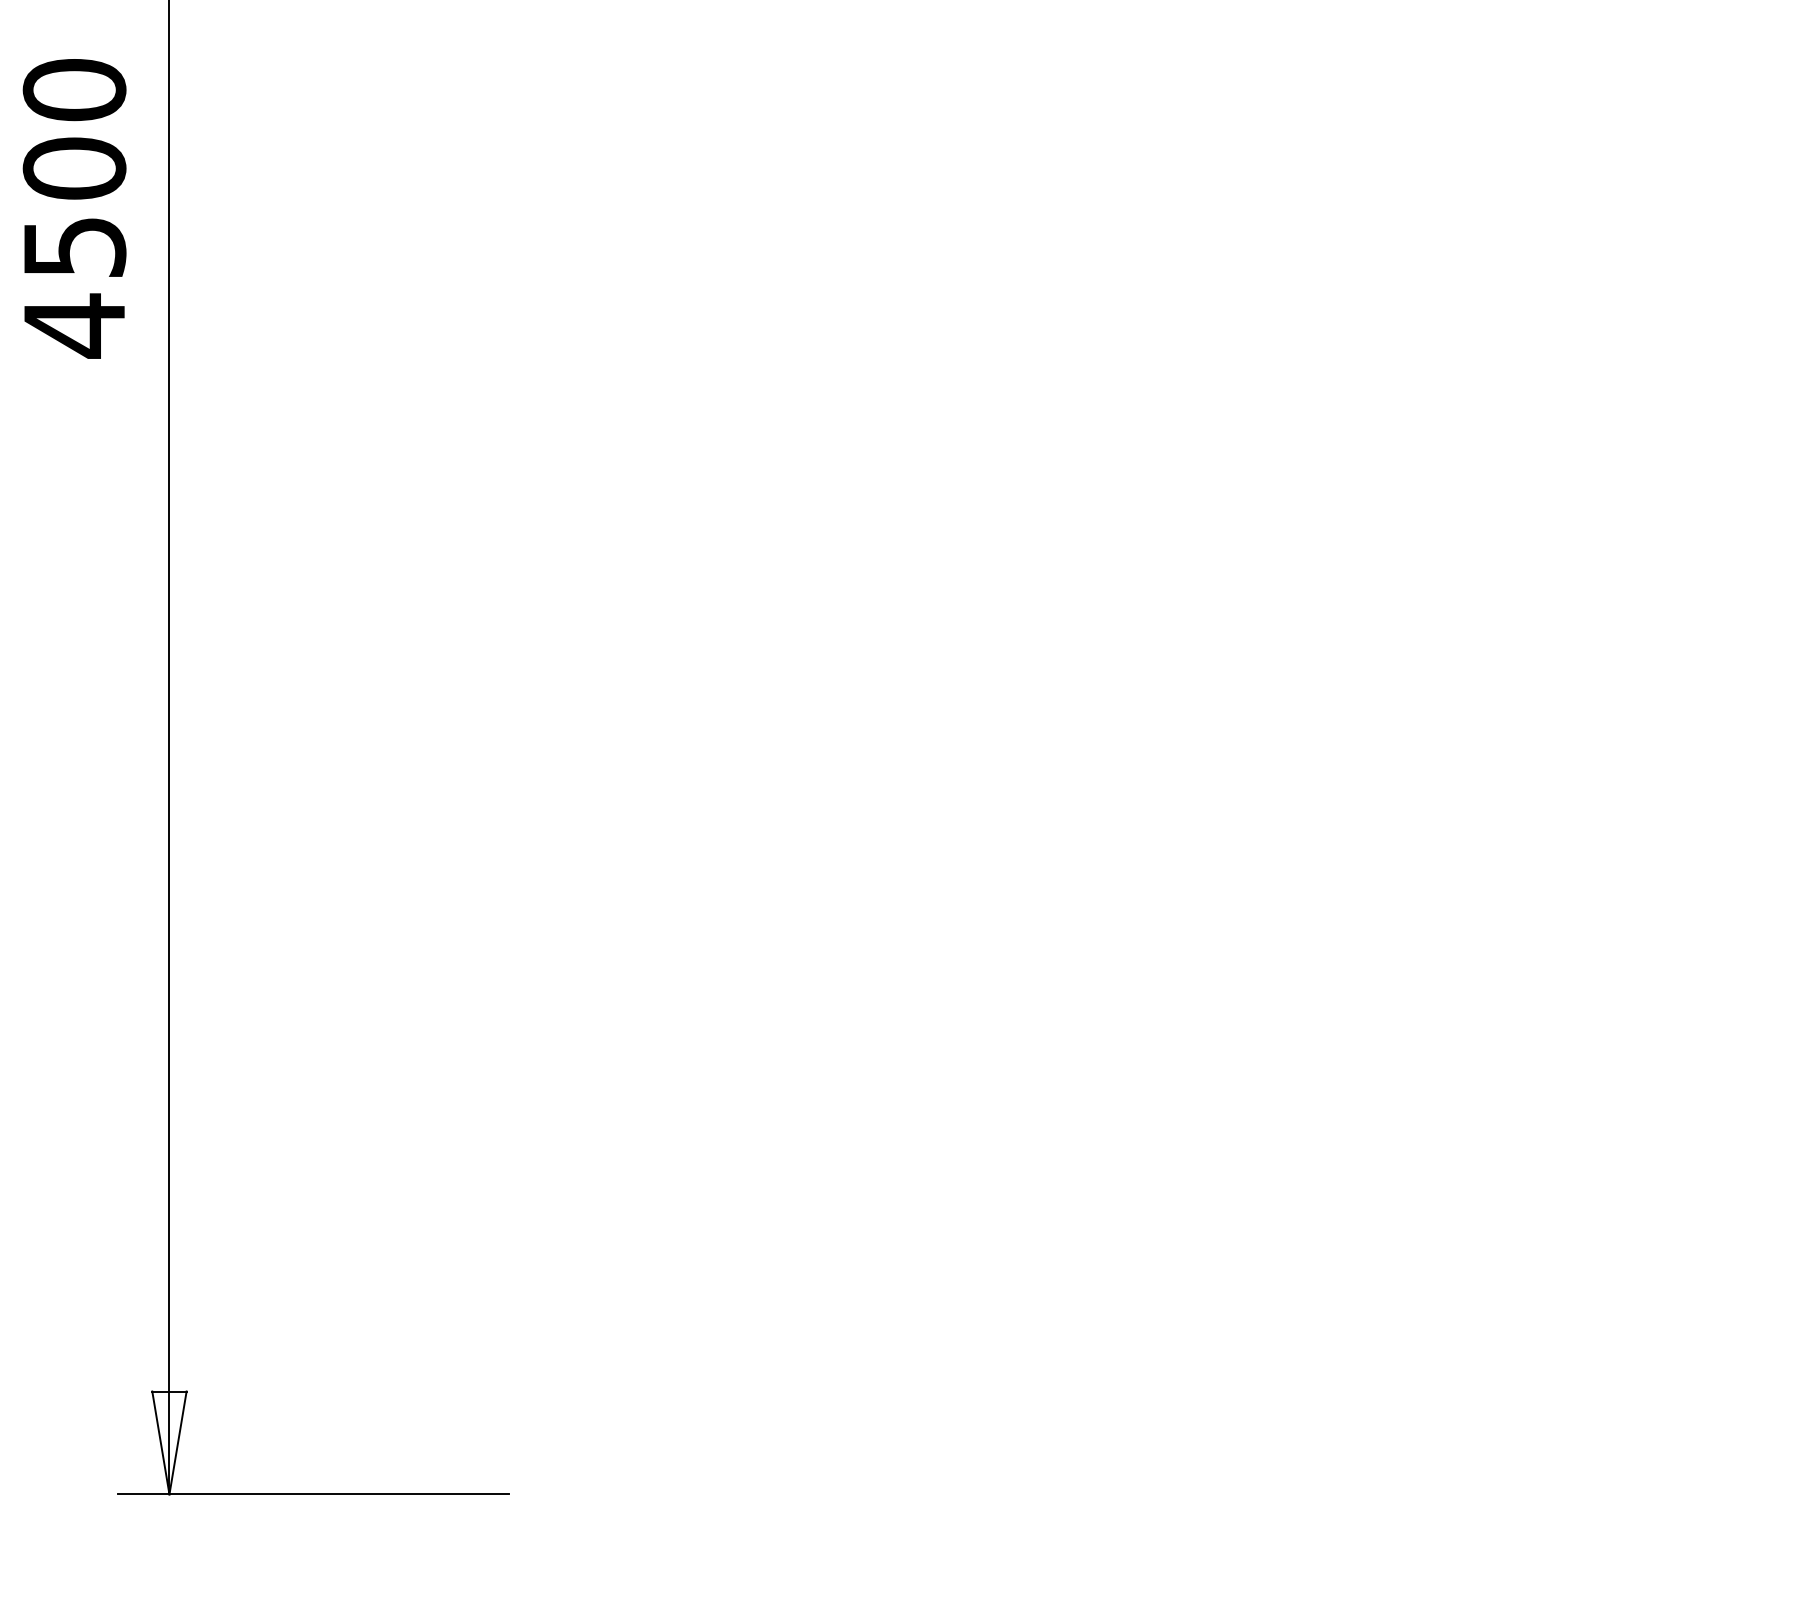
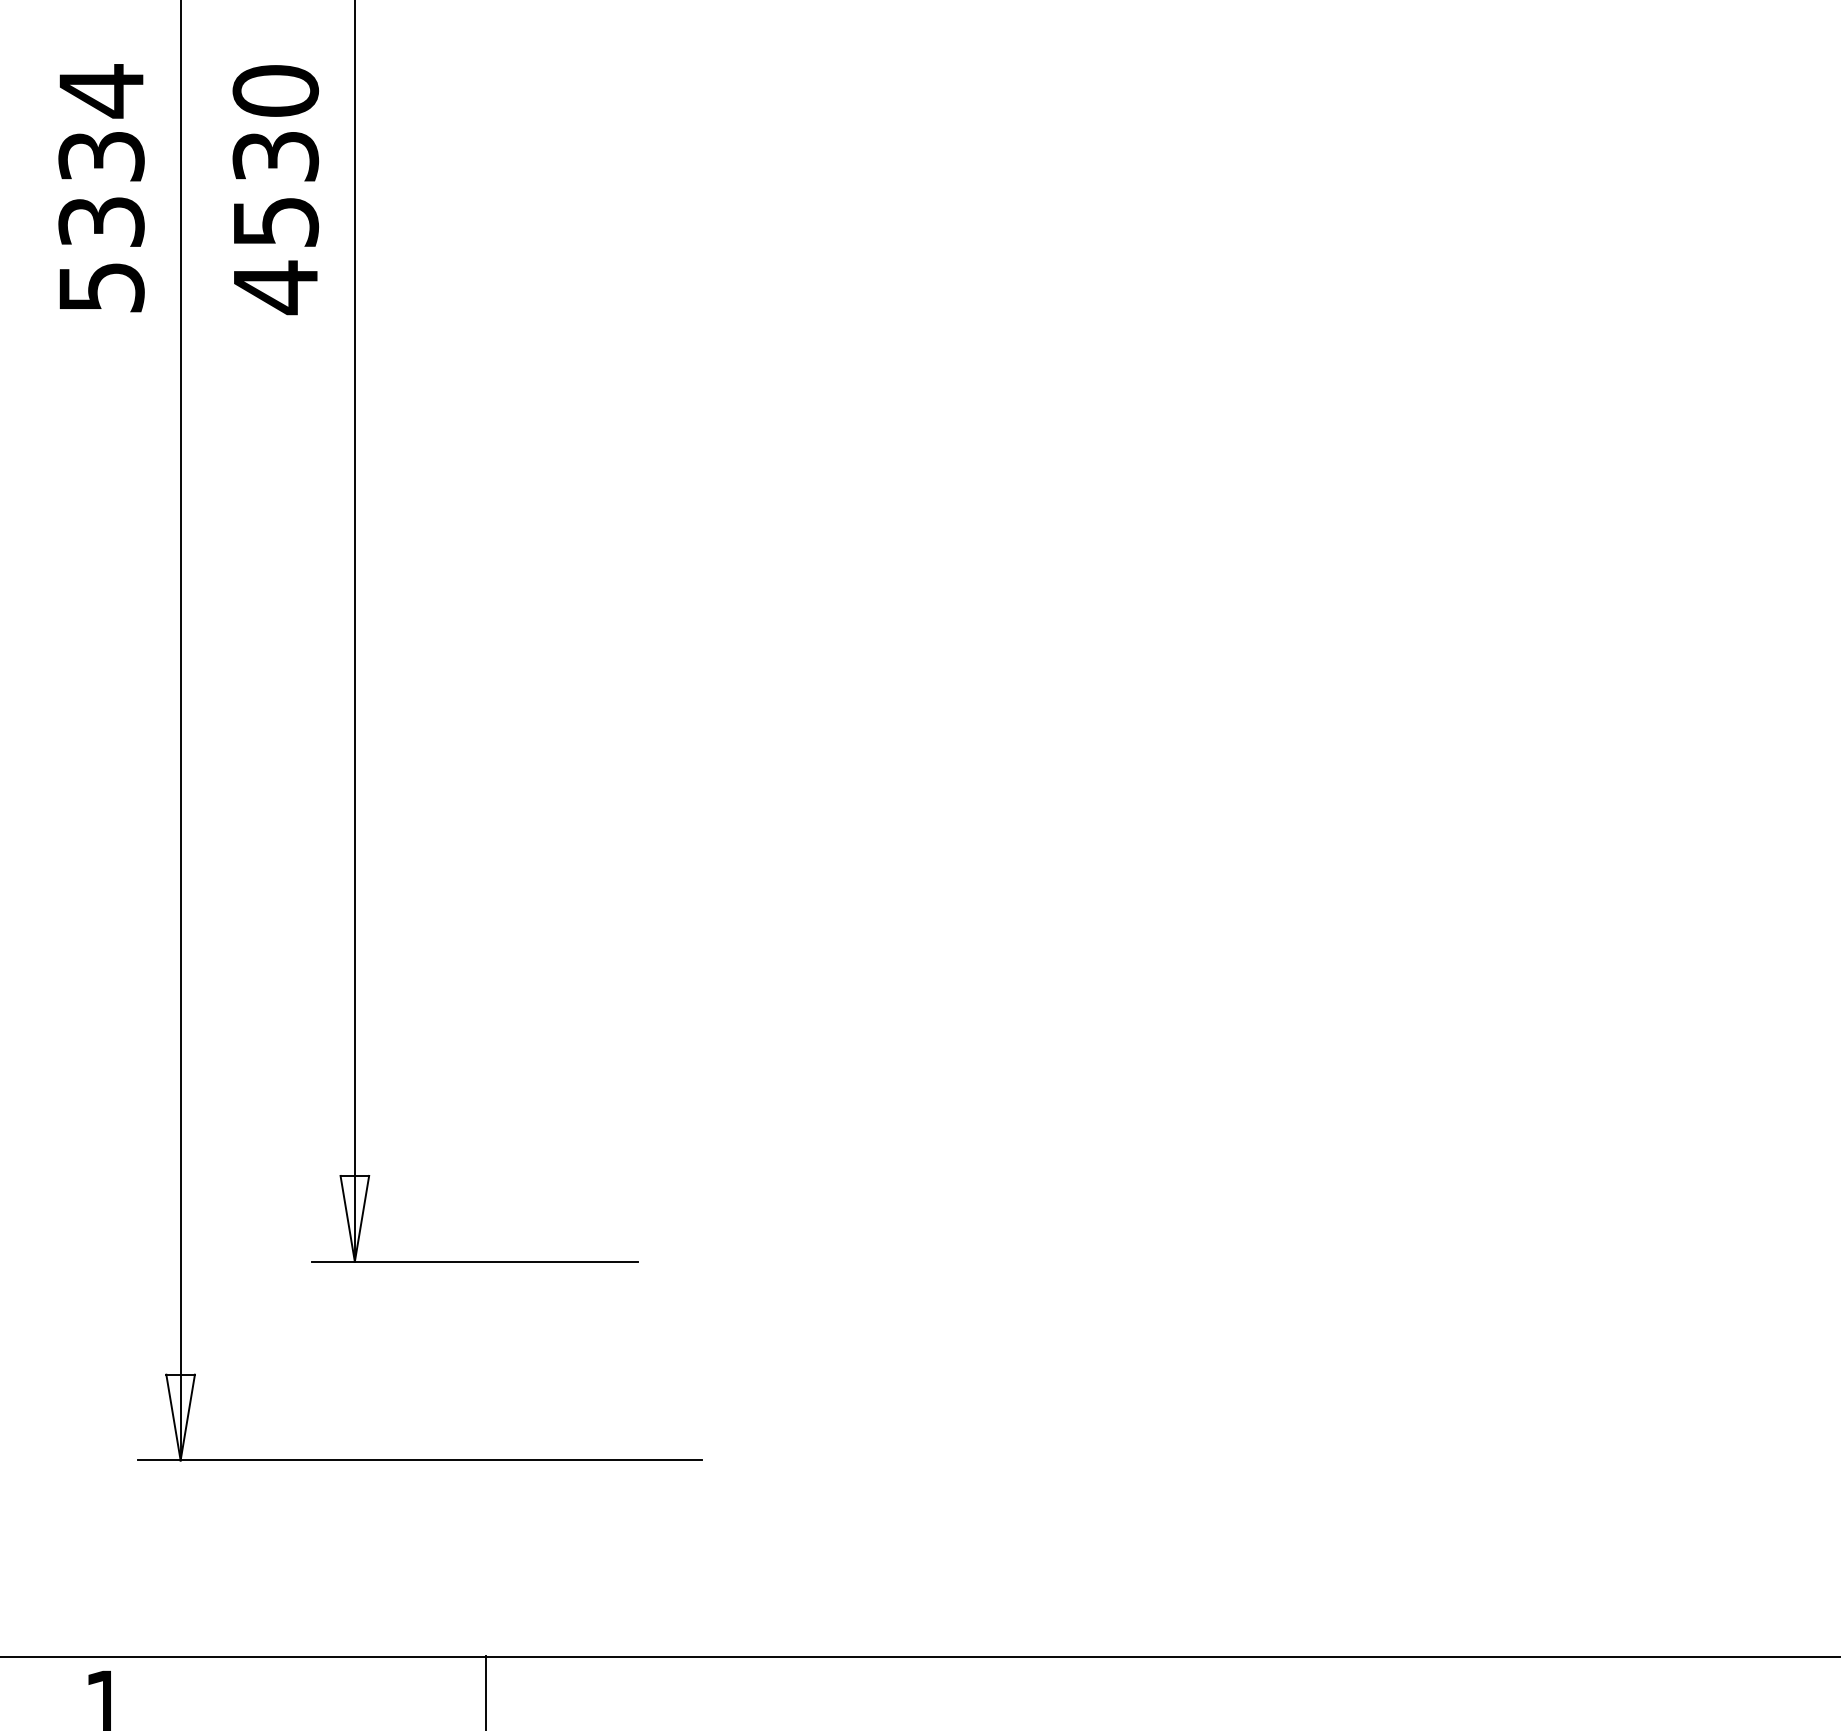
text: (74, 168) -> (275, 156), 4500 -> 4530

